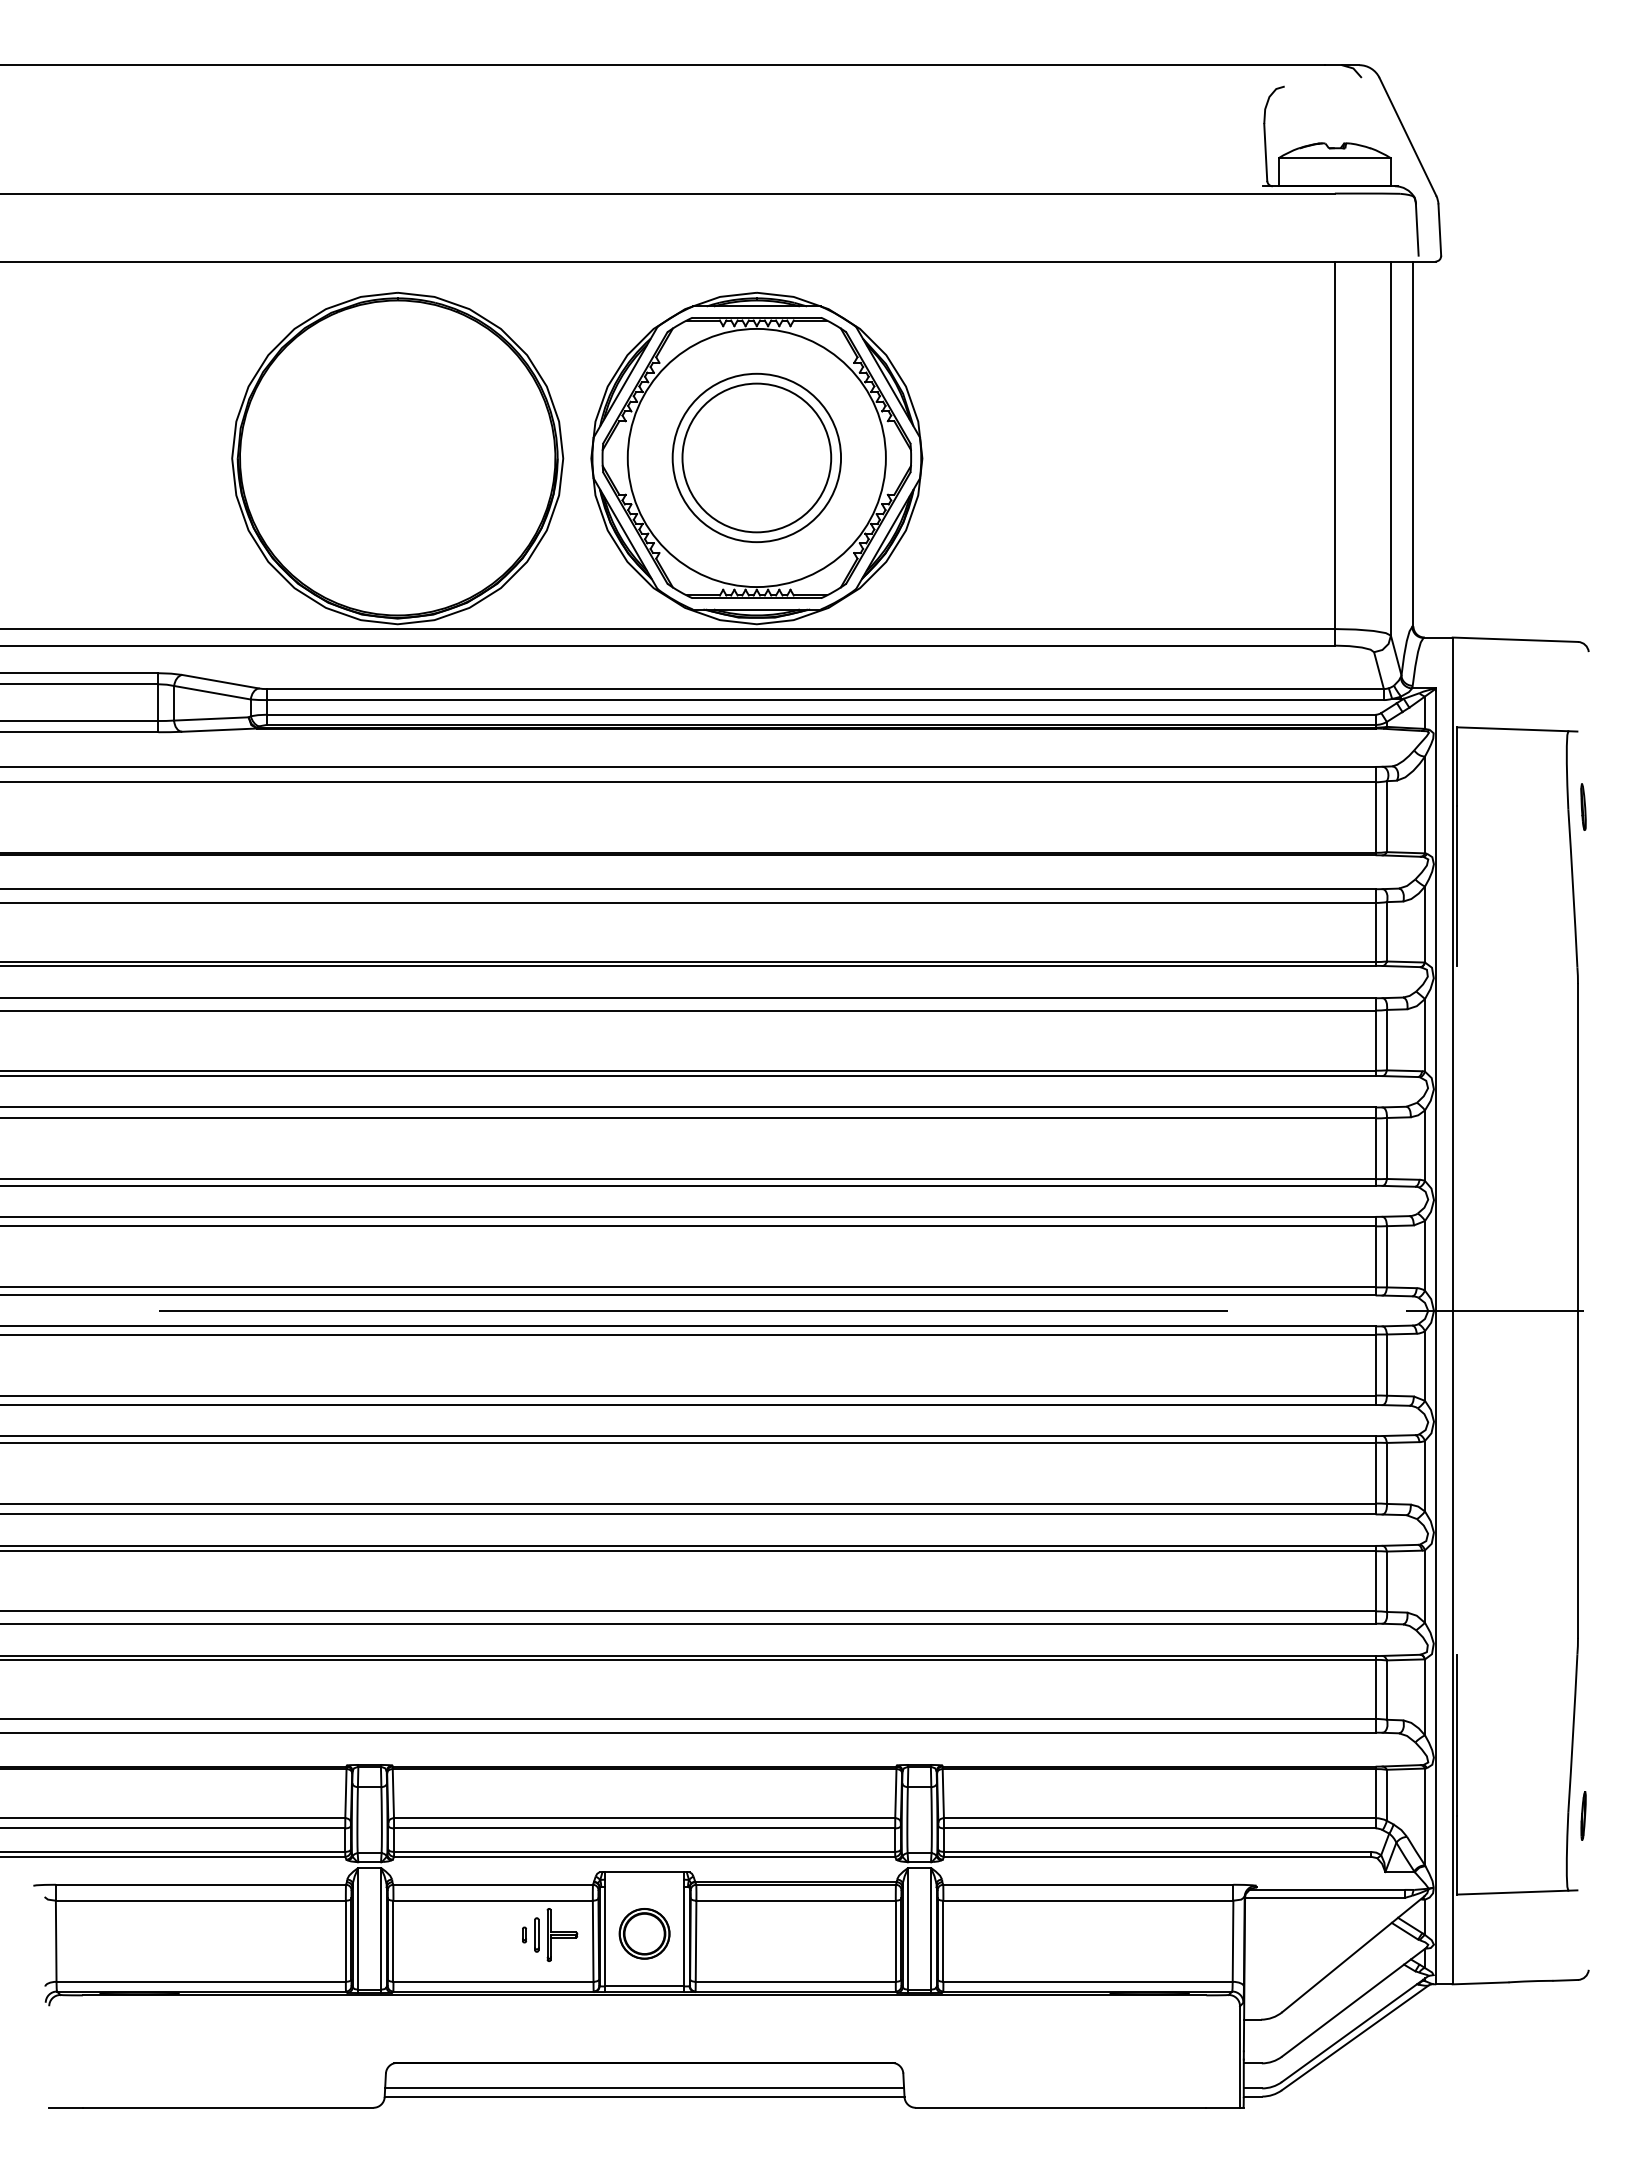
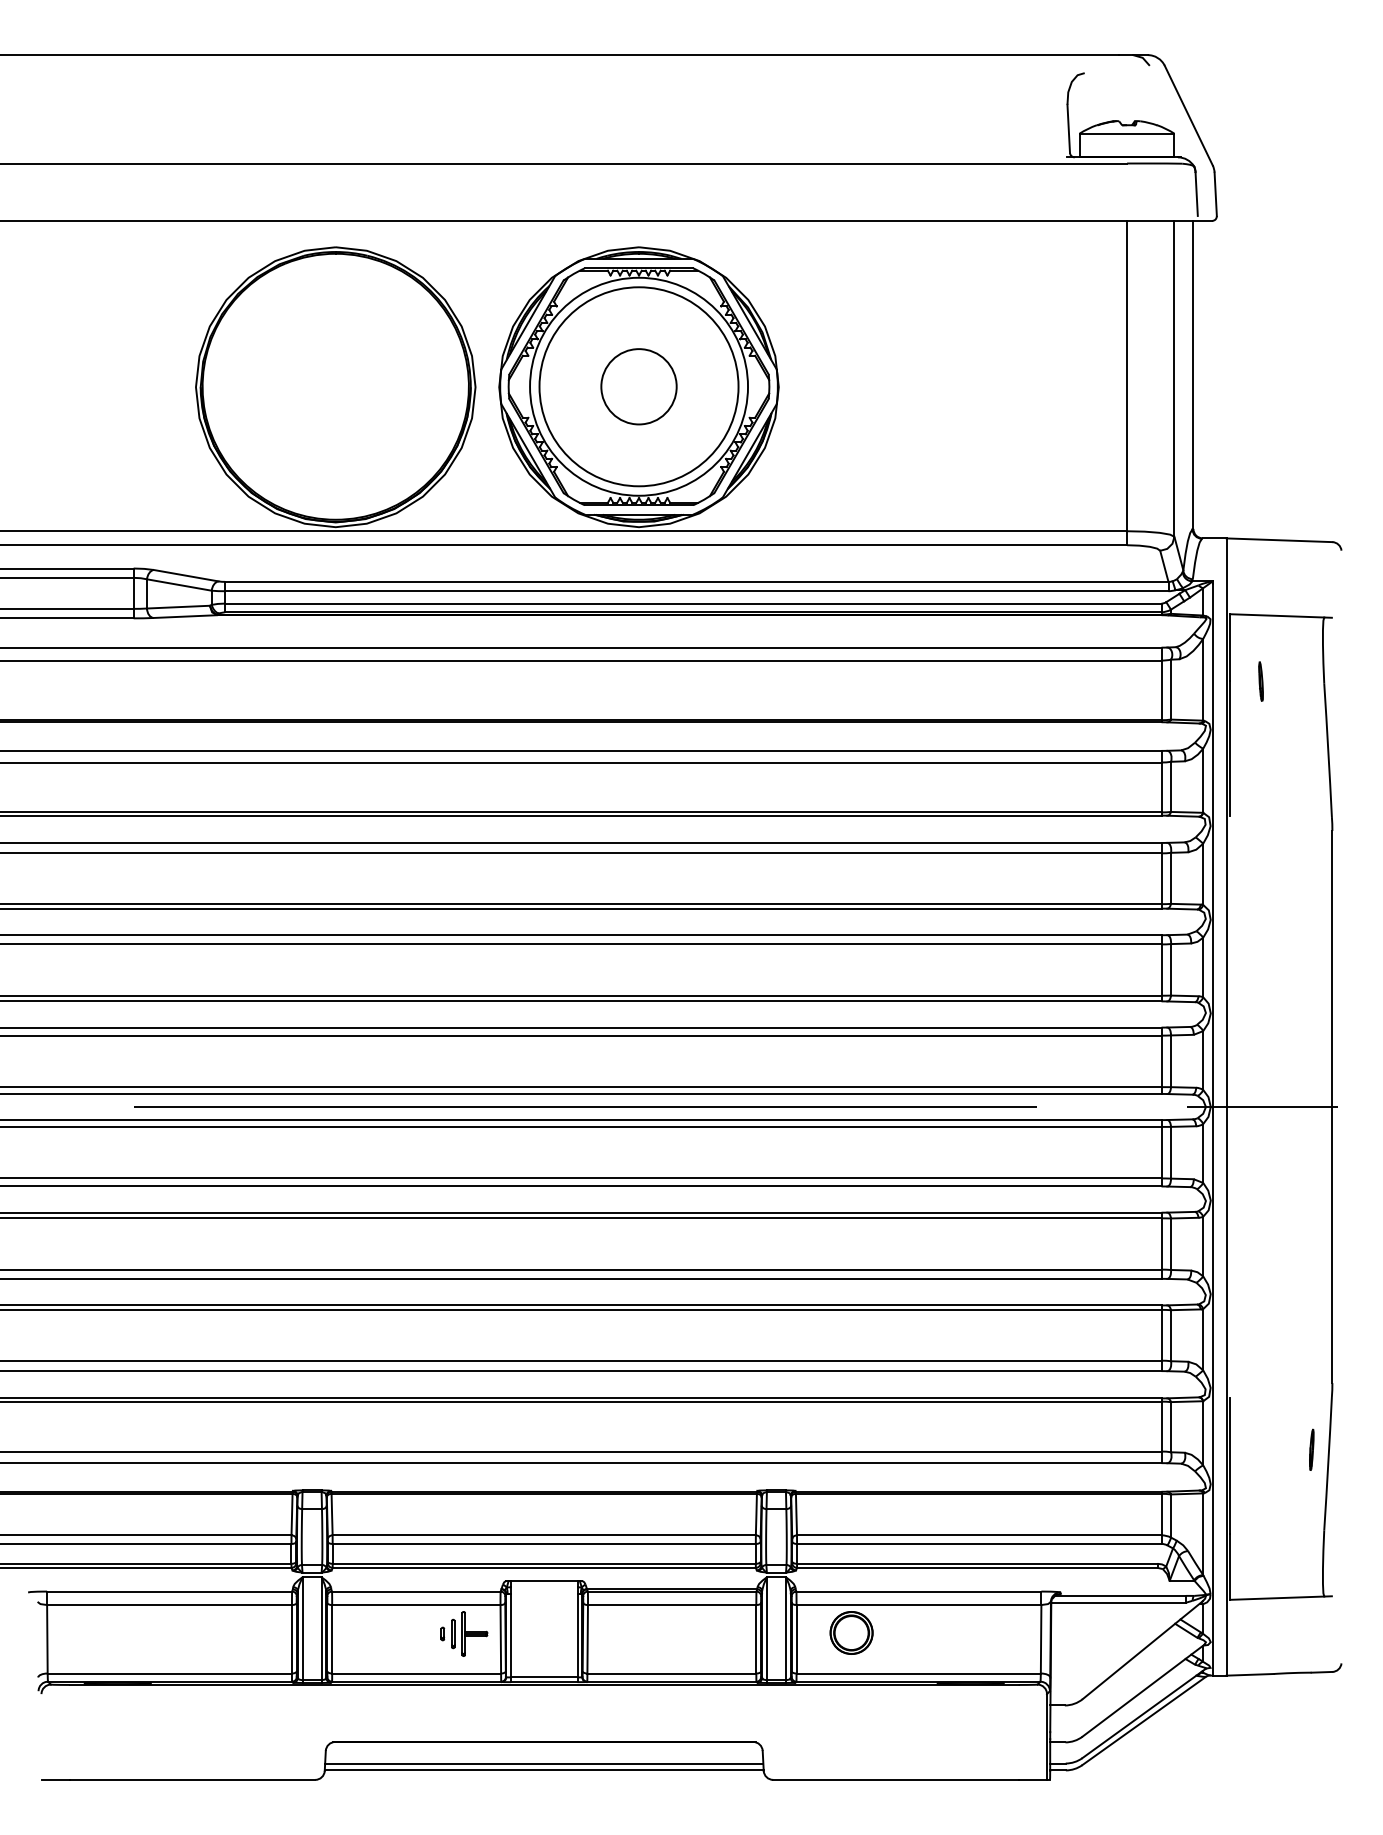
circle: (756, 457) -> (638, 386), size x0.6
circle: (756, 457) -> (638, 386), size x1.4
part: (1583, 806) -> (1261, 681), moved
part: (1583, 1815) -> (1311, 1449), moved
part: (644, 1933) -> (851, 1632), moved

